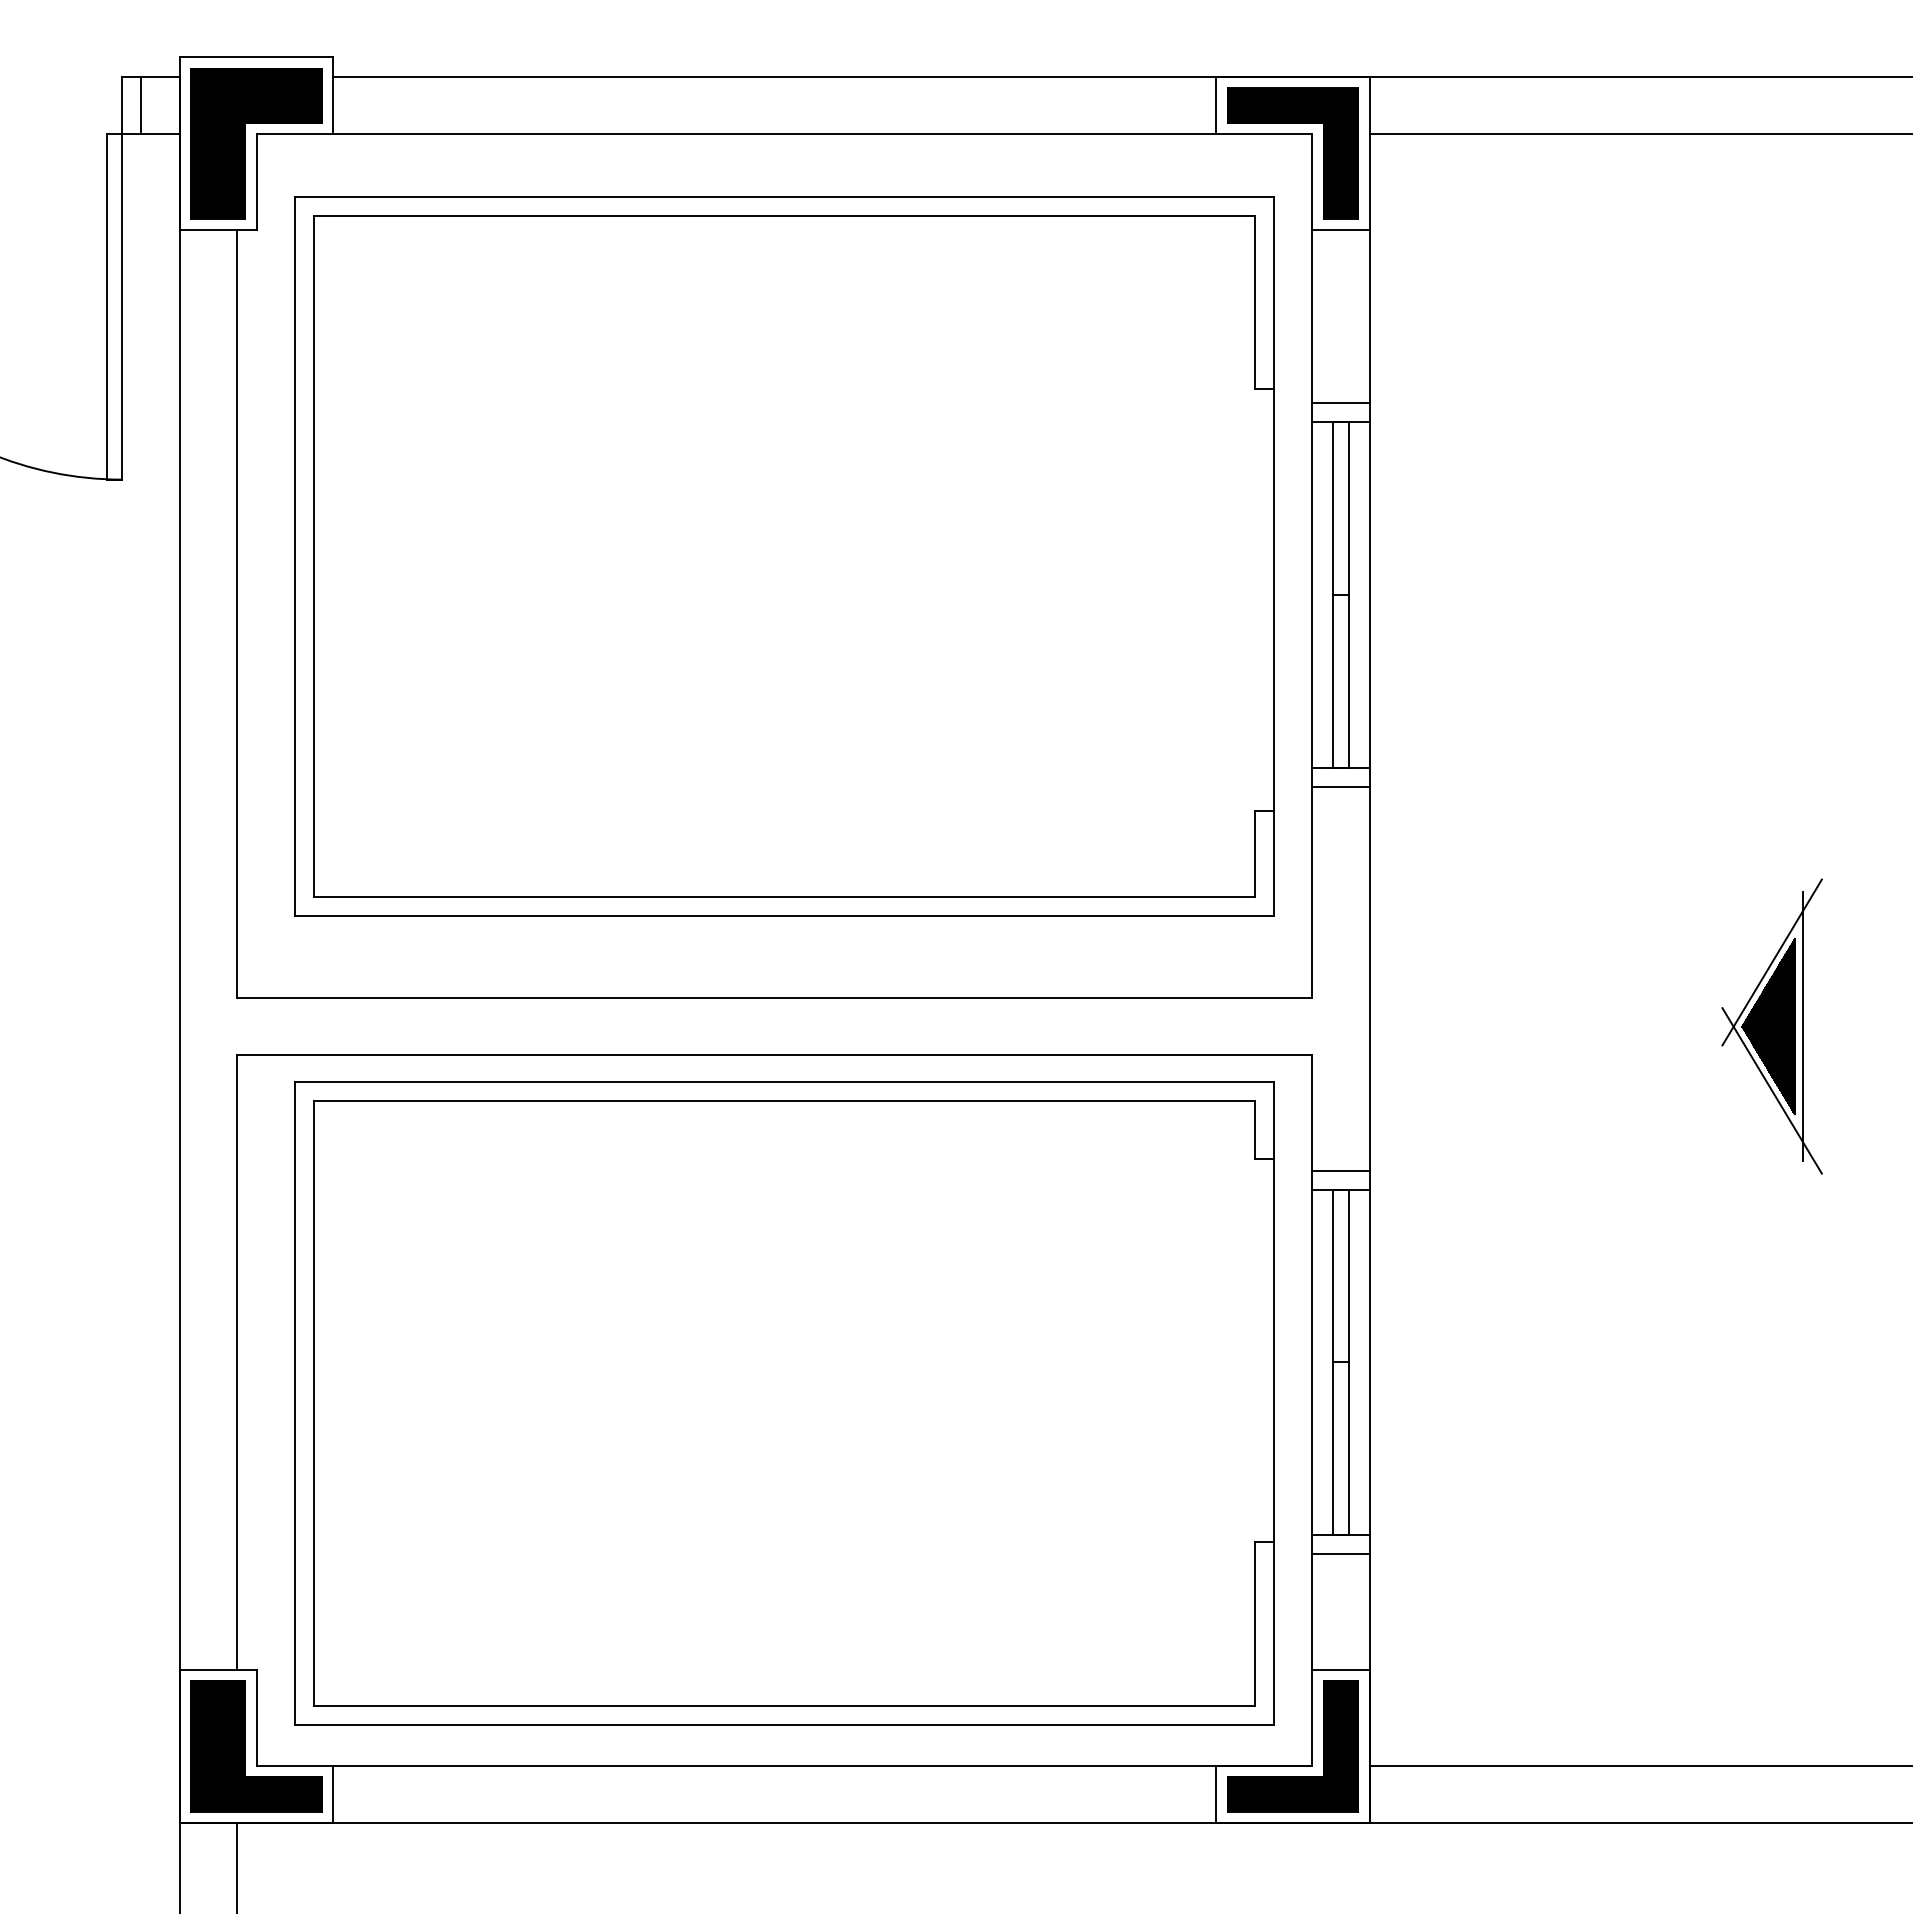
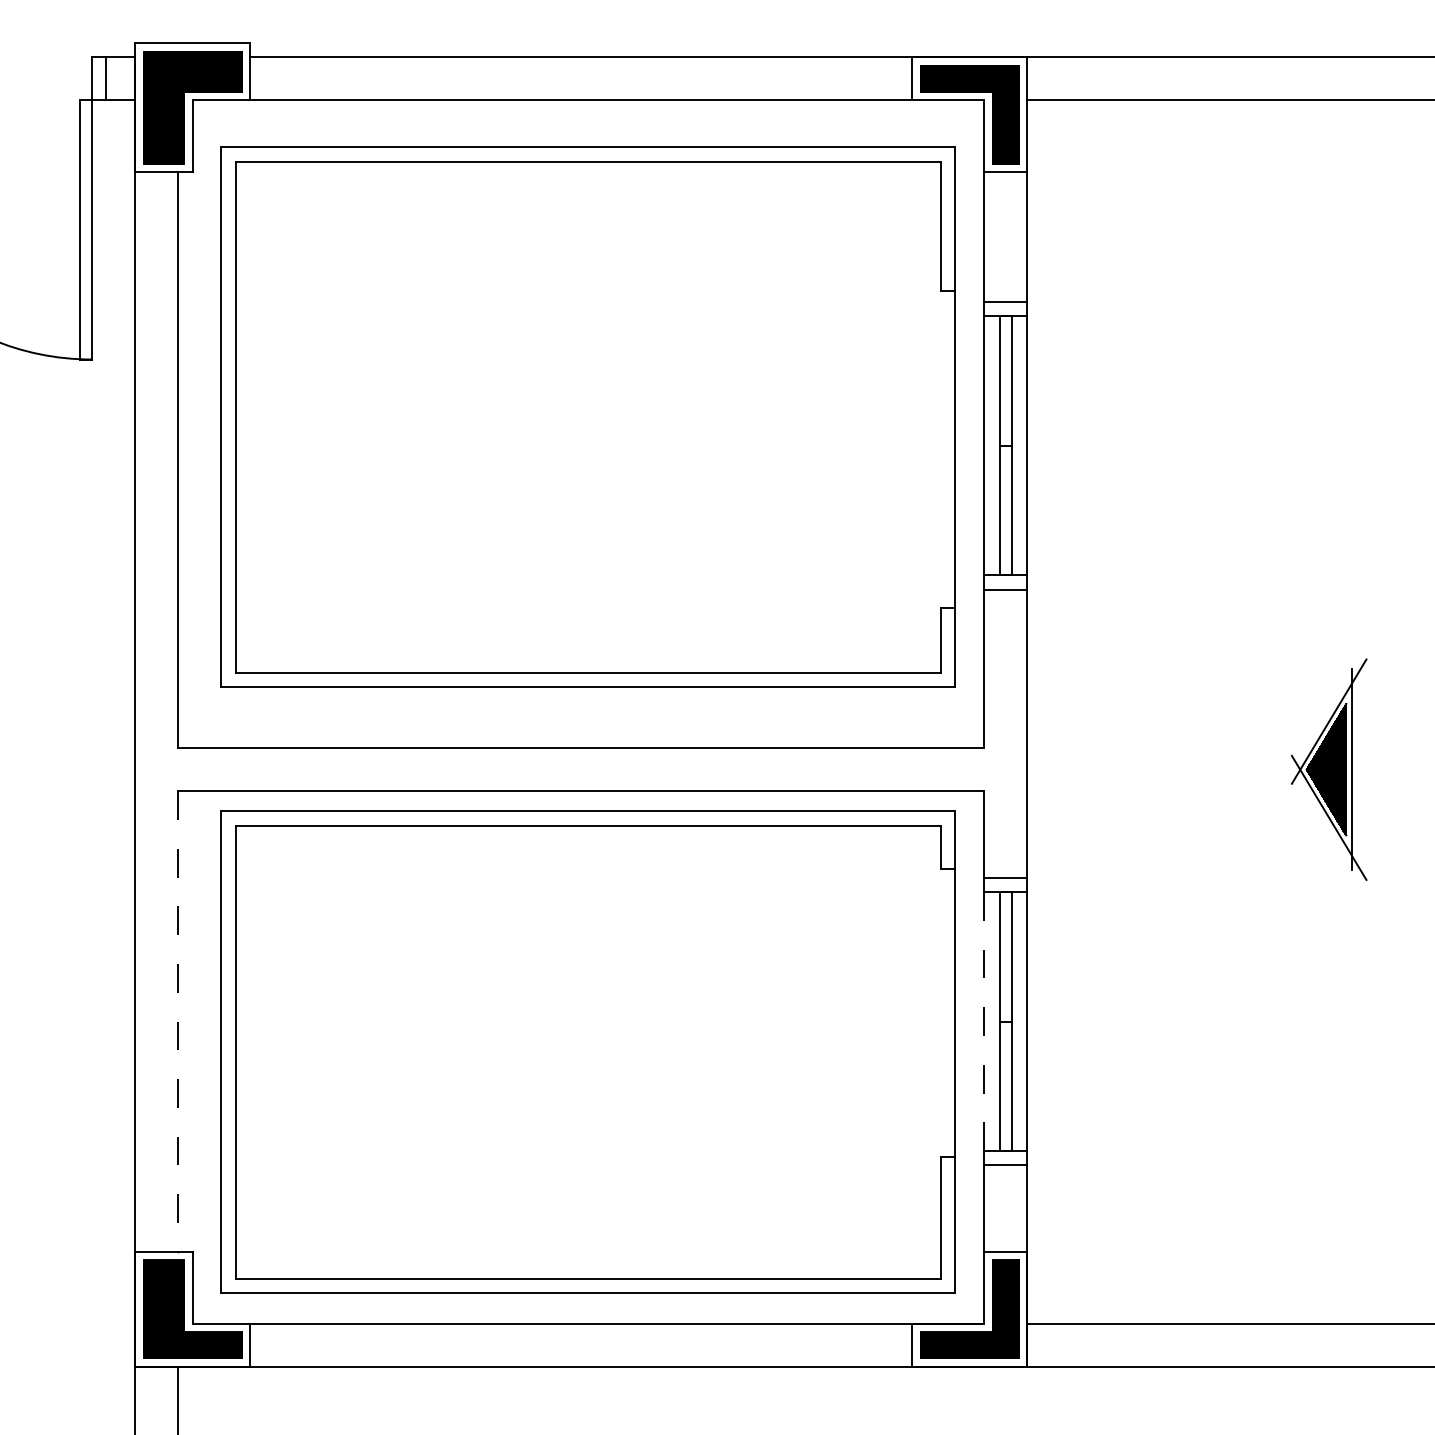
line: (237, 1362) -> (178, 1021), solid -> dashed
line: (1312, 1362) -> (984, 1021), solid -> dashed

